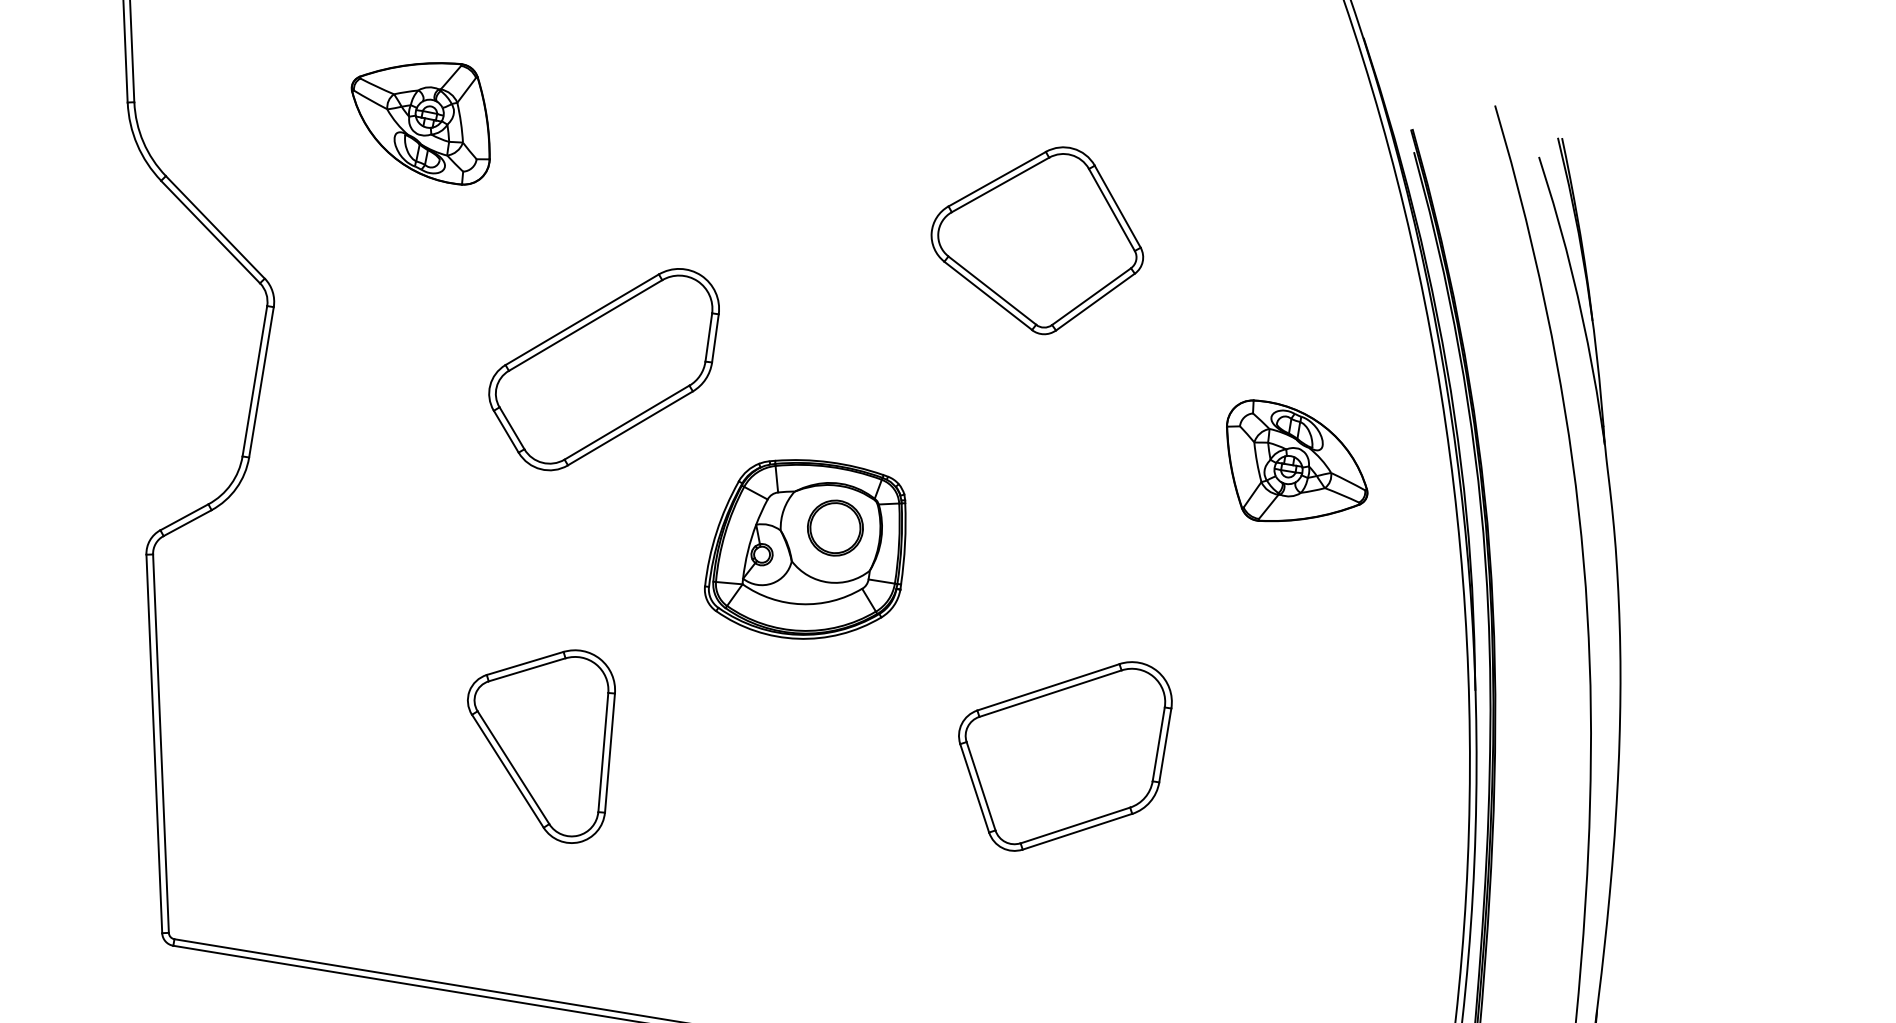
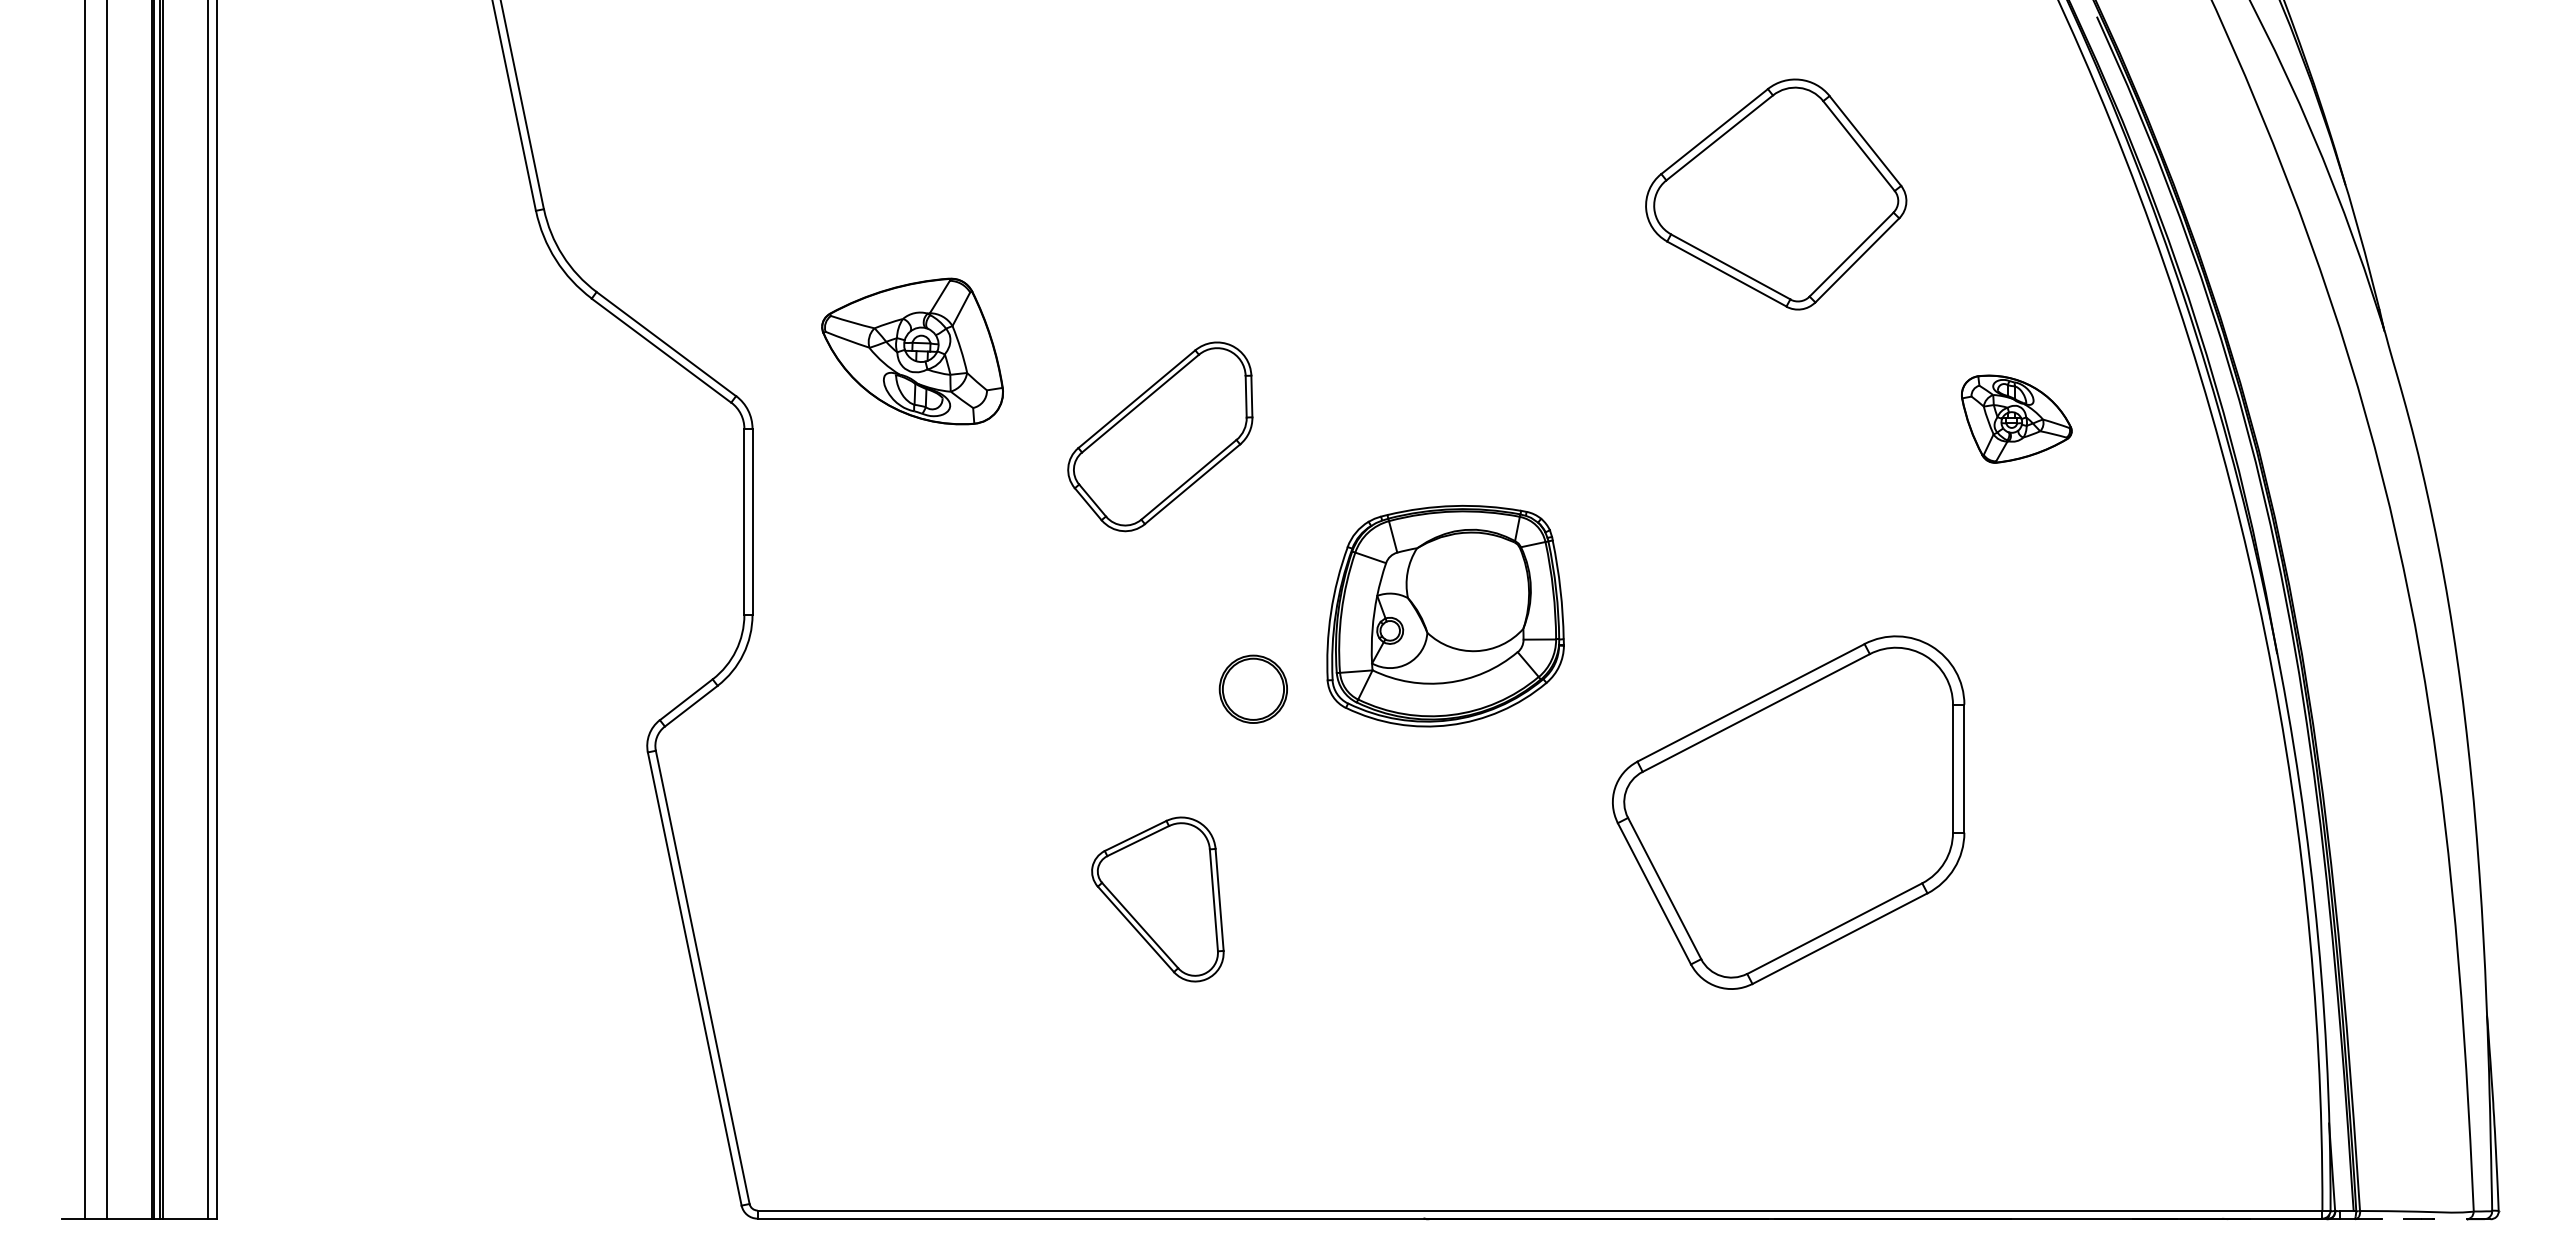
part: (421, 118) -> (912, 351), moved
part: (1038, 238) -> (1776, 194), moved
part: (601, 367) -> (1159, 436), size x0.7
part: (1295, 466) -> (2016, 418), size x0.6
part: (834, 527) -> (1252, 688), moved
part: (538, 740) -> (1157, 899), size x0.7
part: (1059, 754) -> (1788, 812), size x1.4

